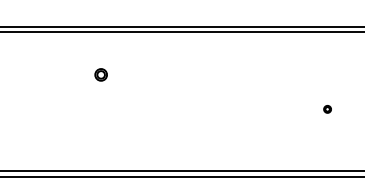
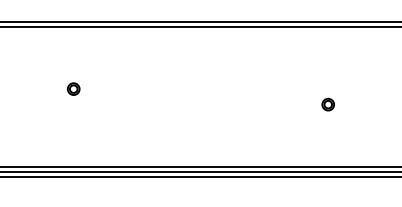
part: (100, 74) -> (73, 88), moved
part: (326, 109) -> (327, 104), size x1.67

